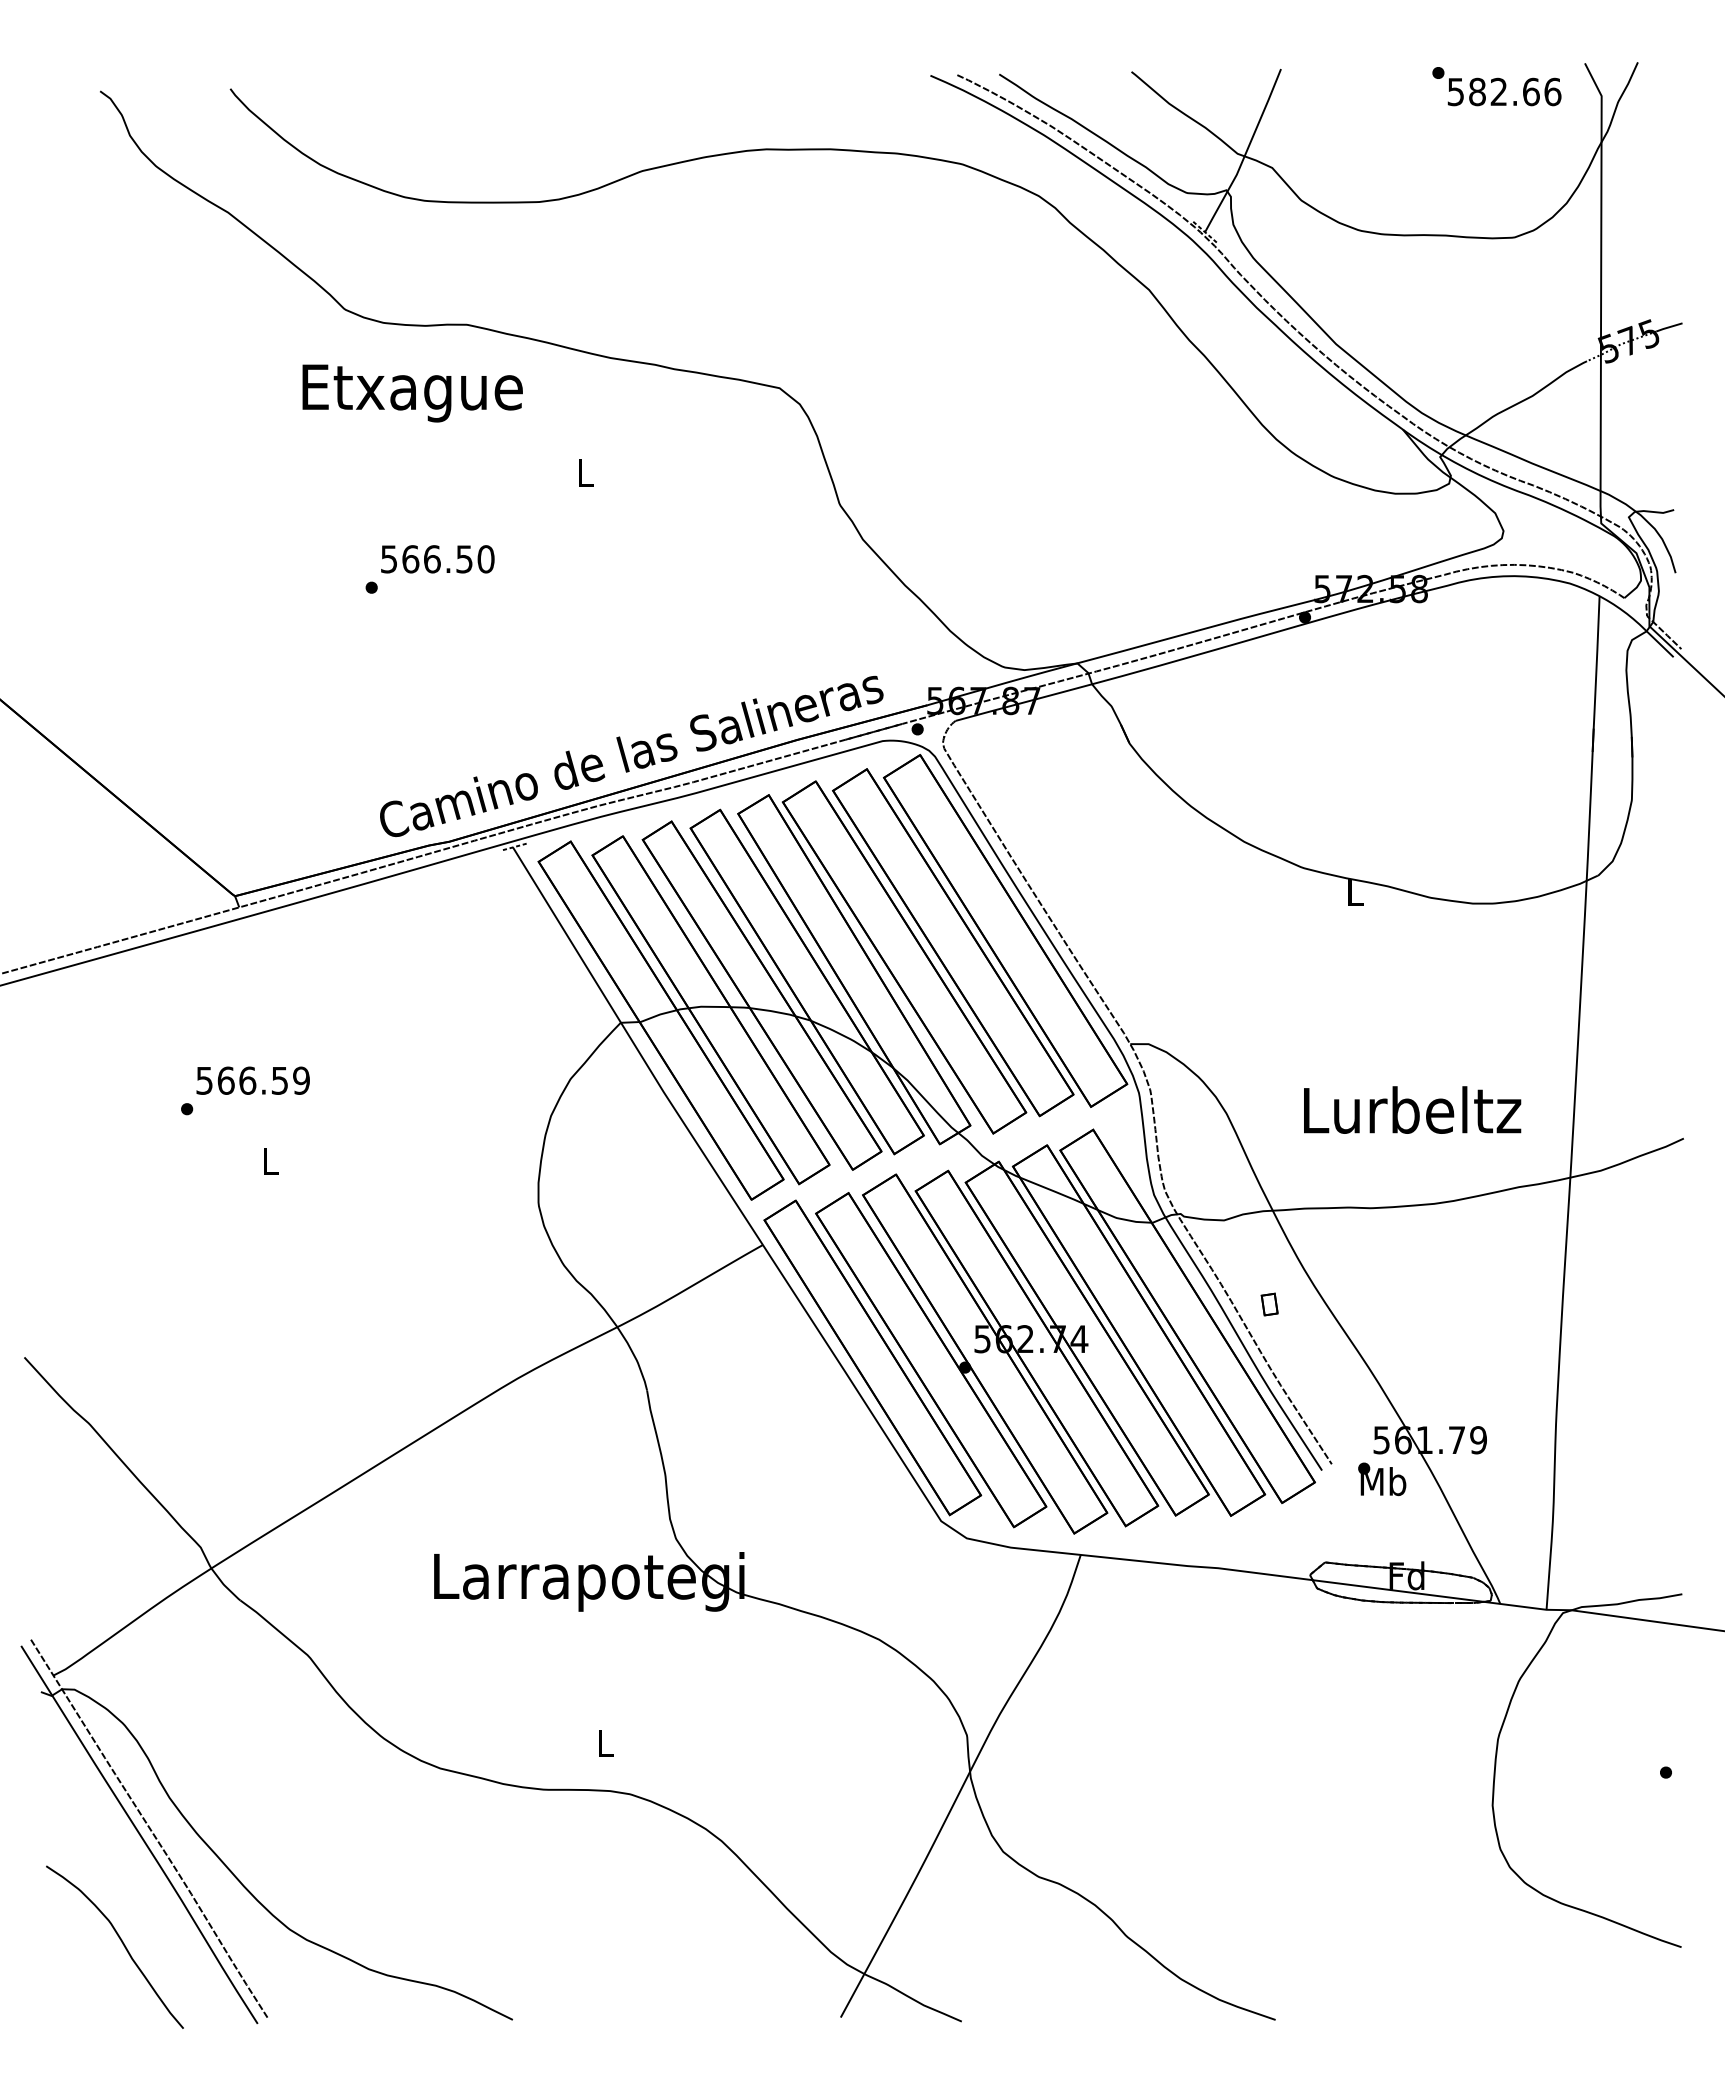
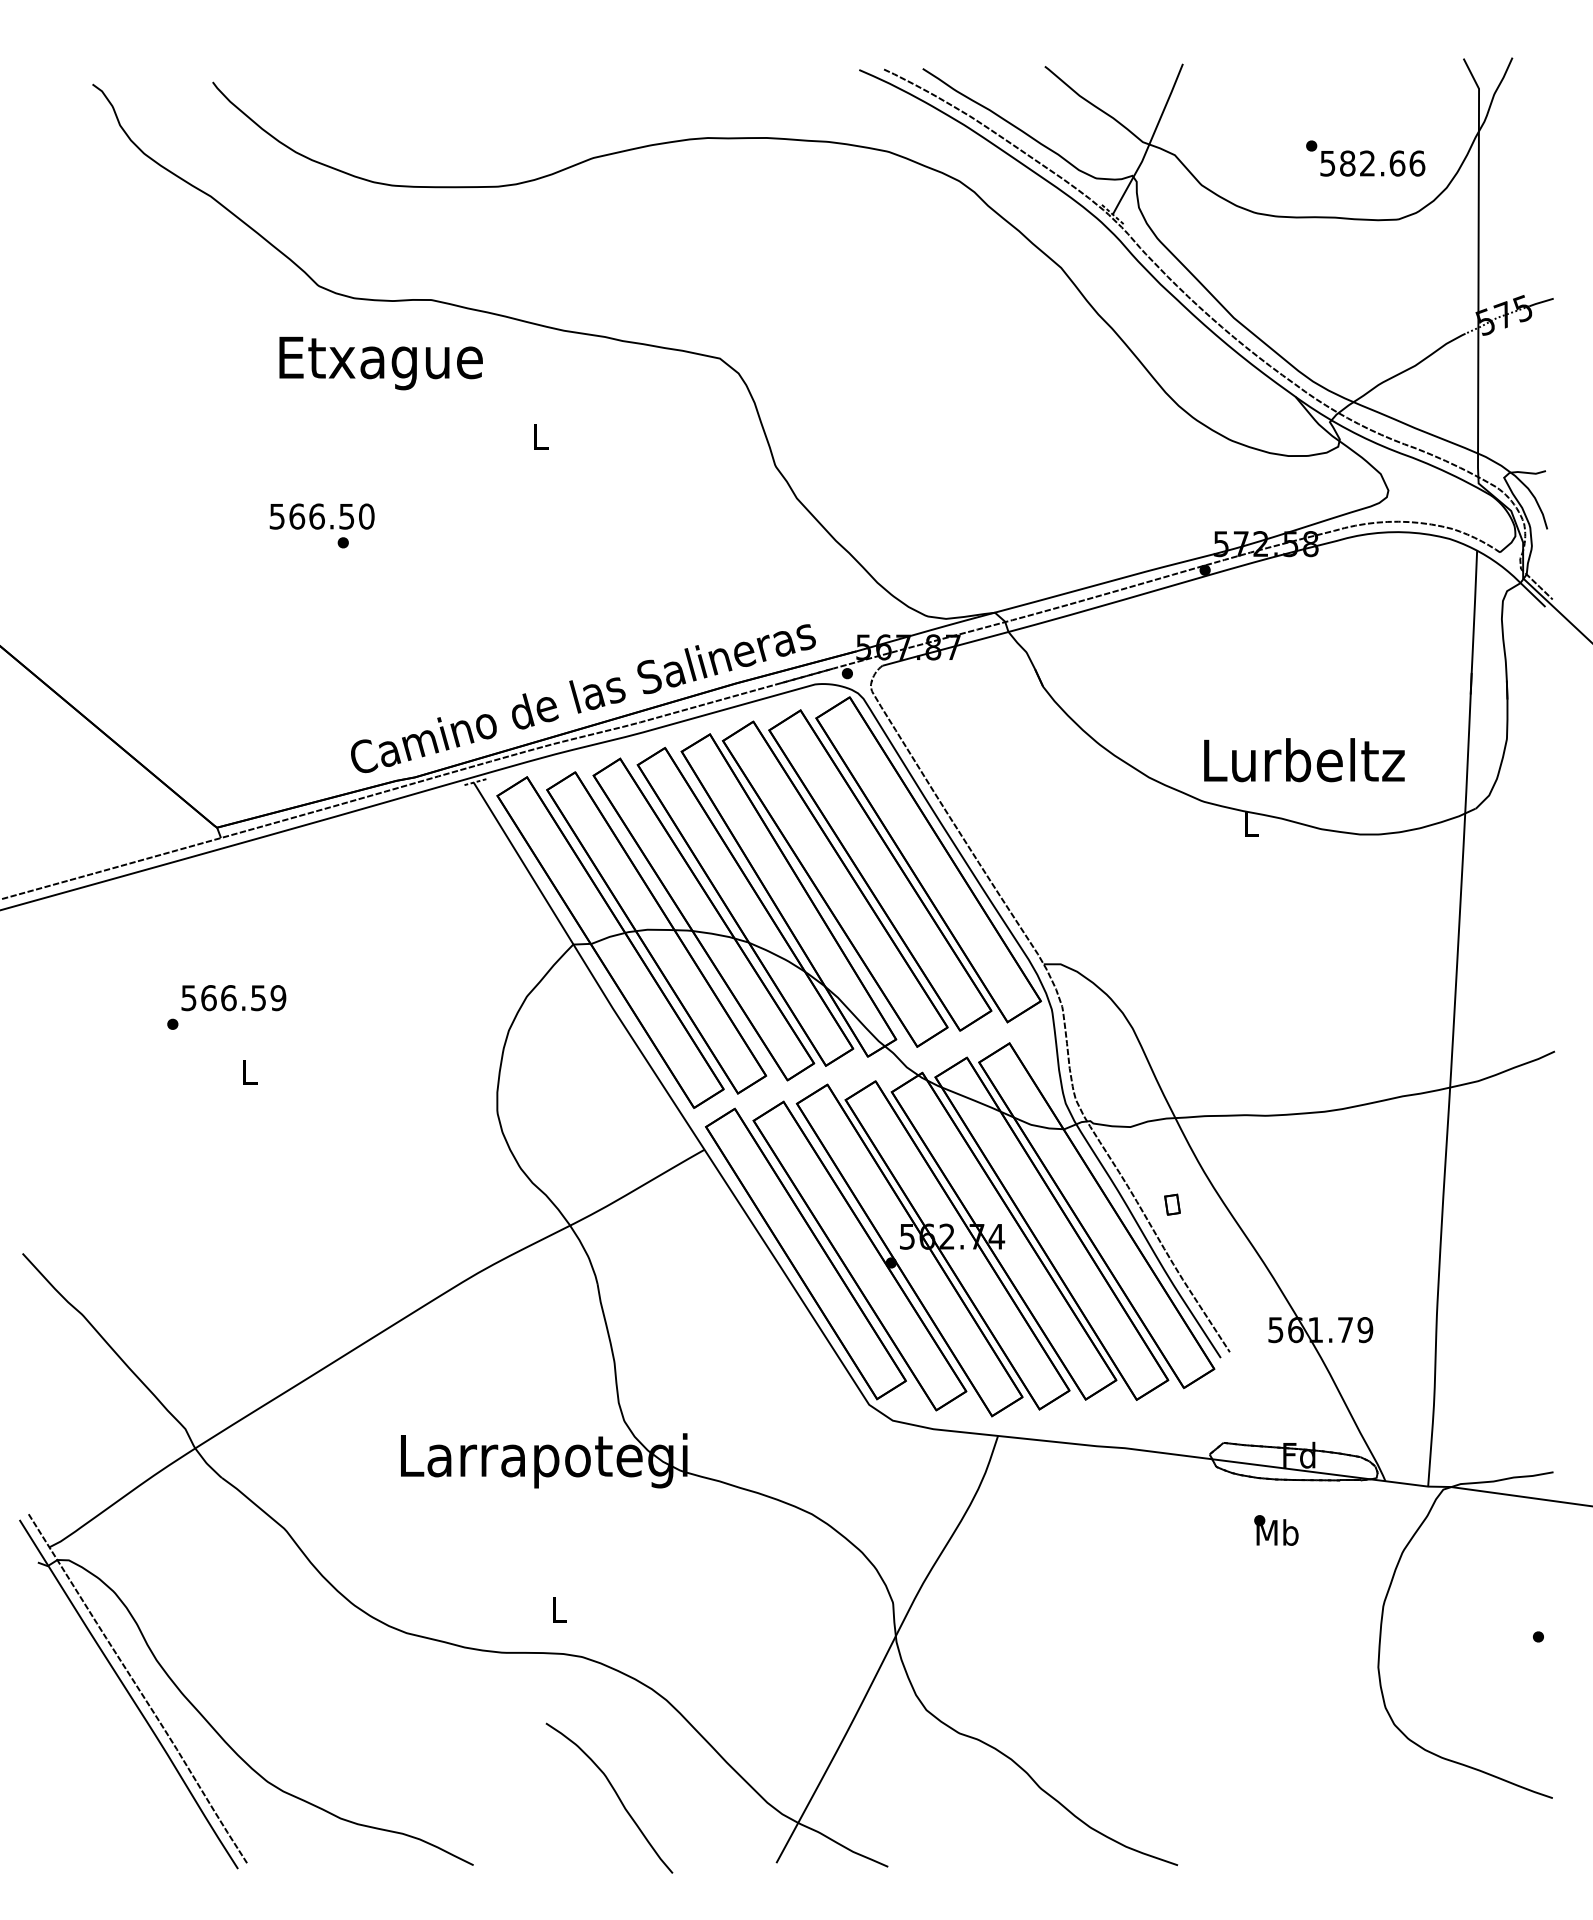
text: (1496, 86) -> (1365, 158), moved
text: (437, 559) -> (321, 516), moved
text: (1412, 1109) -> (1304, 759), moved
text: (1382, 1479) -> (1276, 1530), moved
curve: (121, 1942) -> (615, 1793), moved

